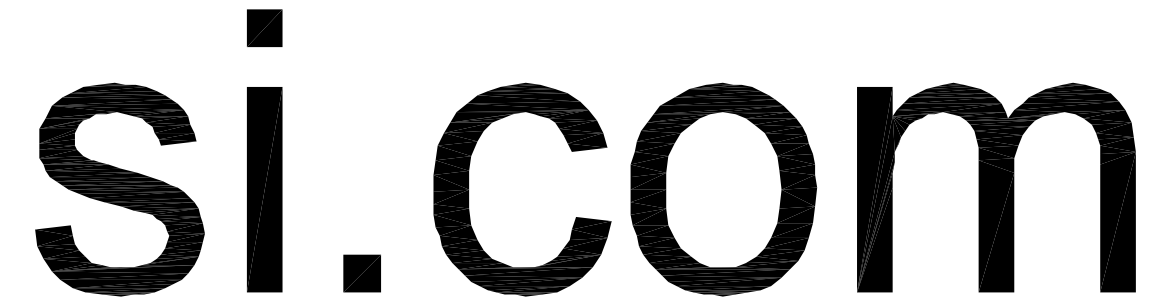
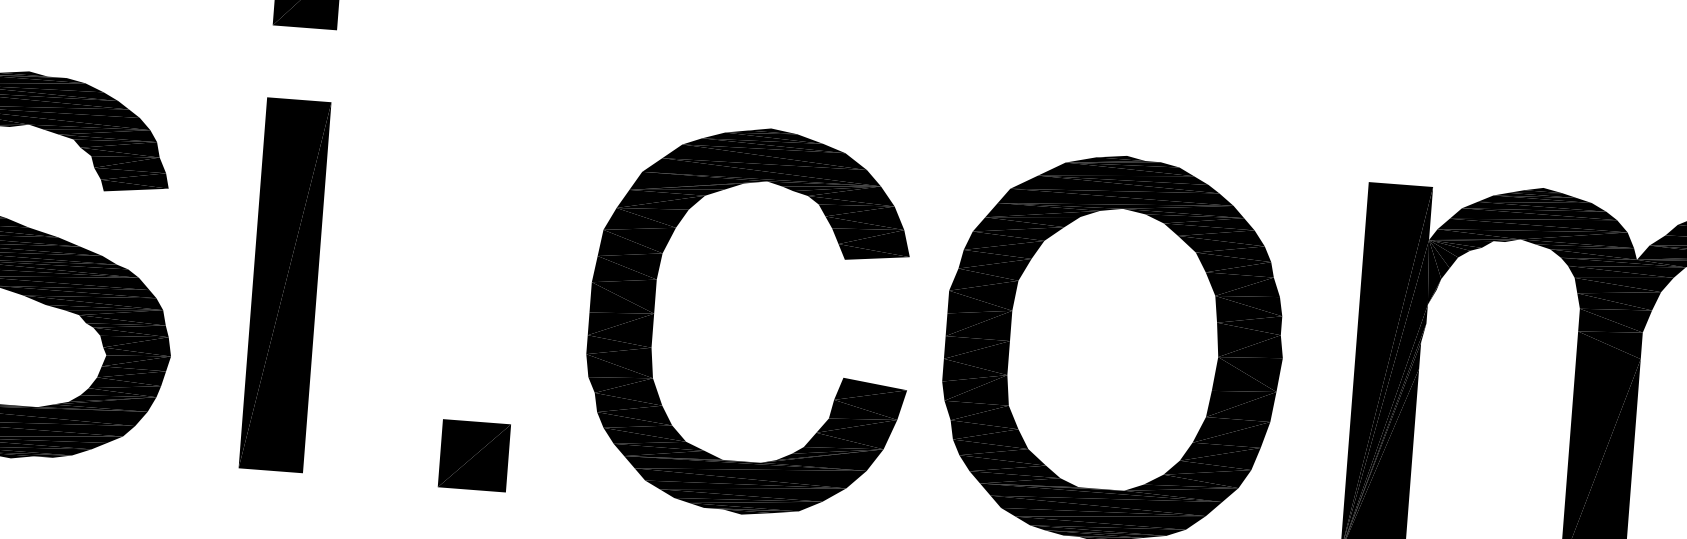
part: (361, 273) -> (473, 455), moved

